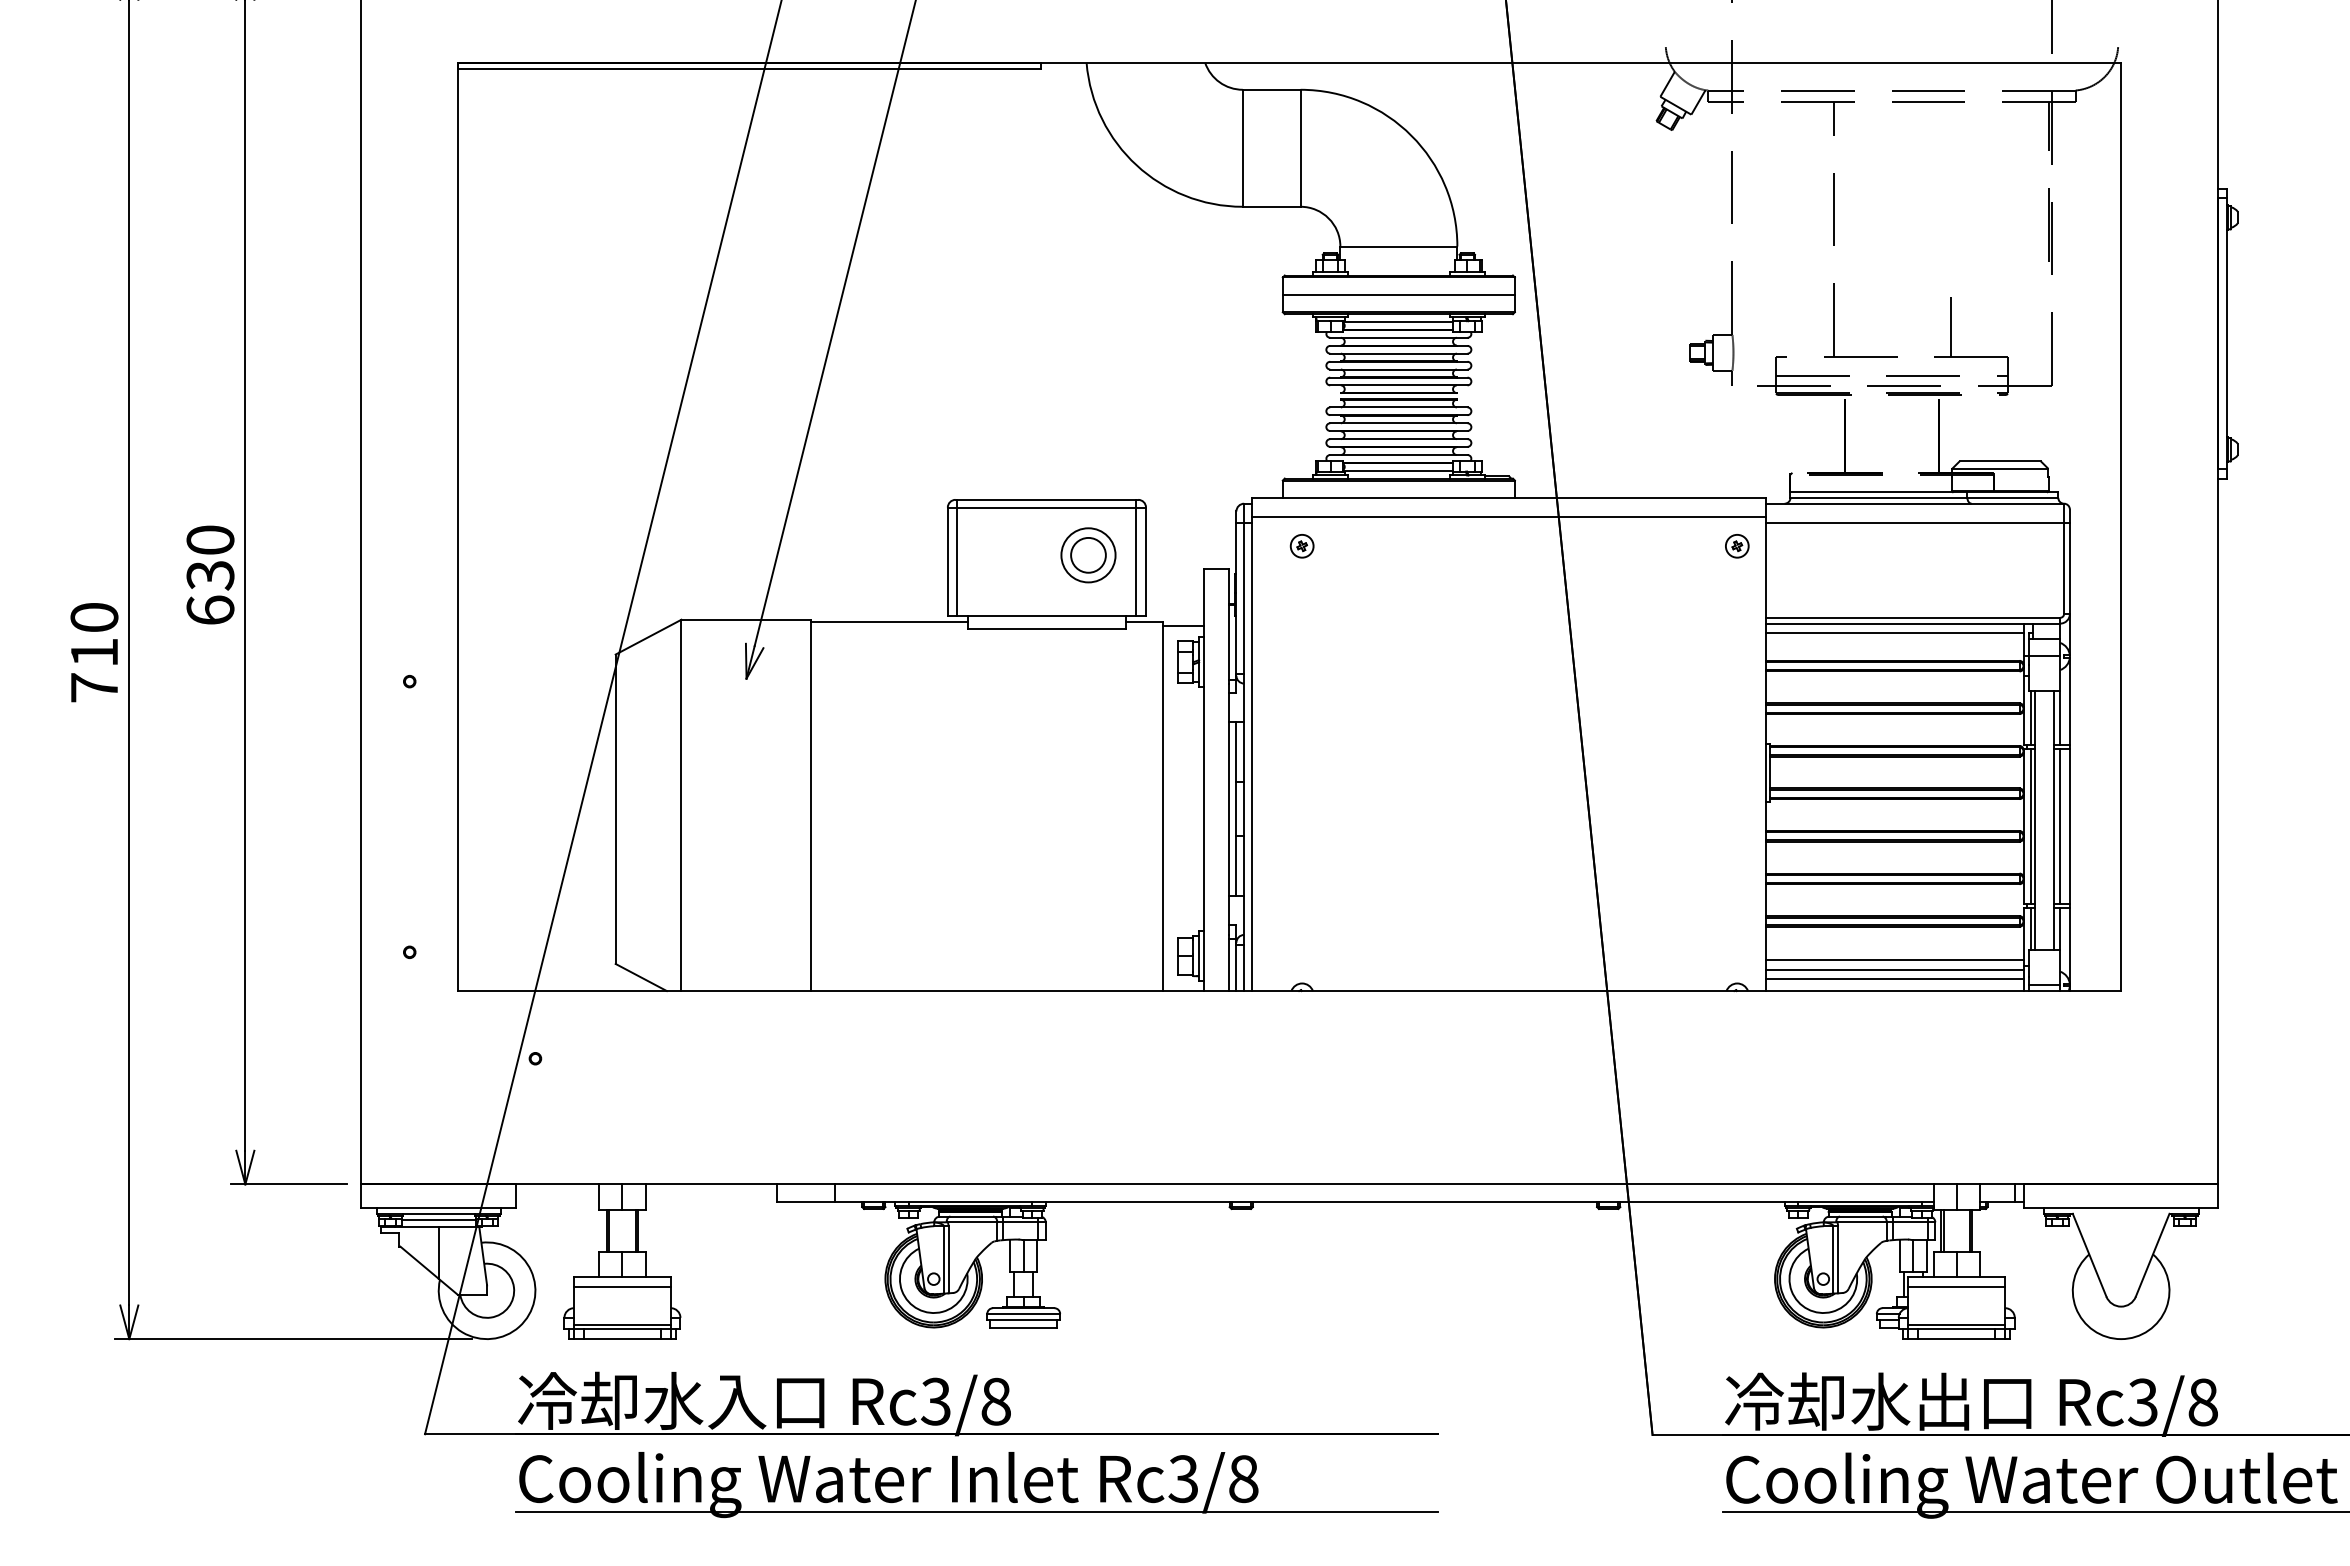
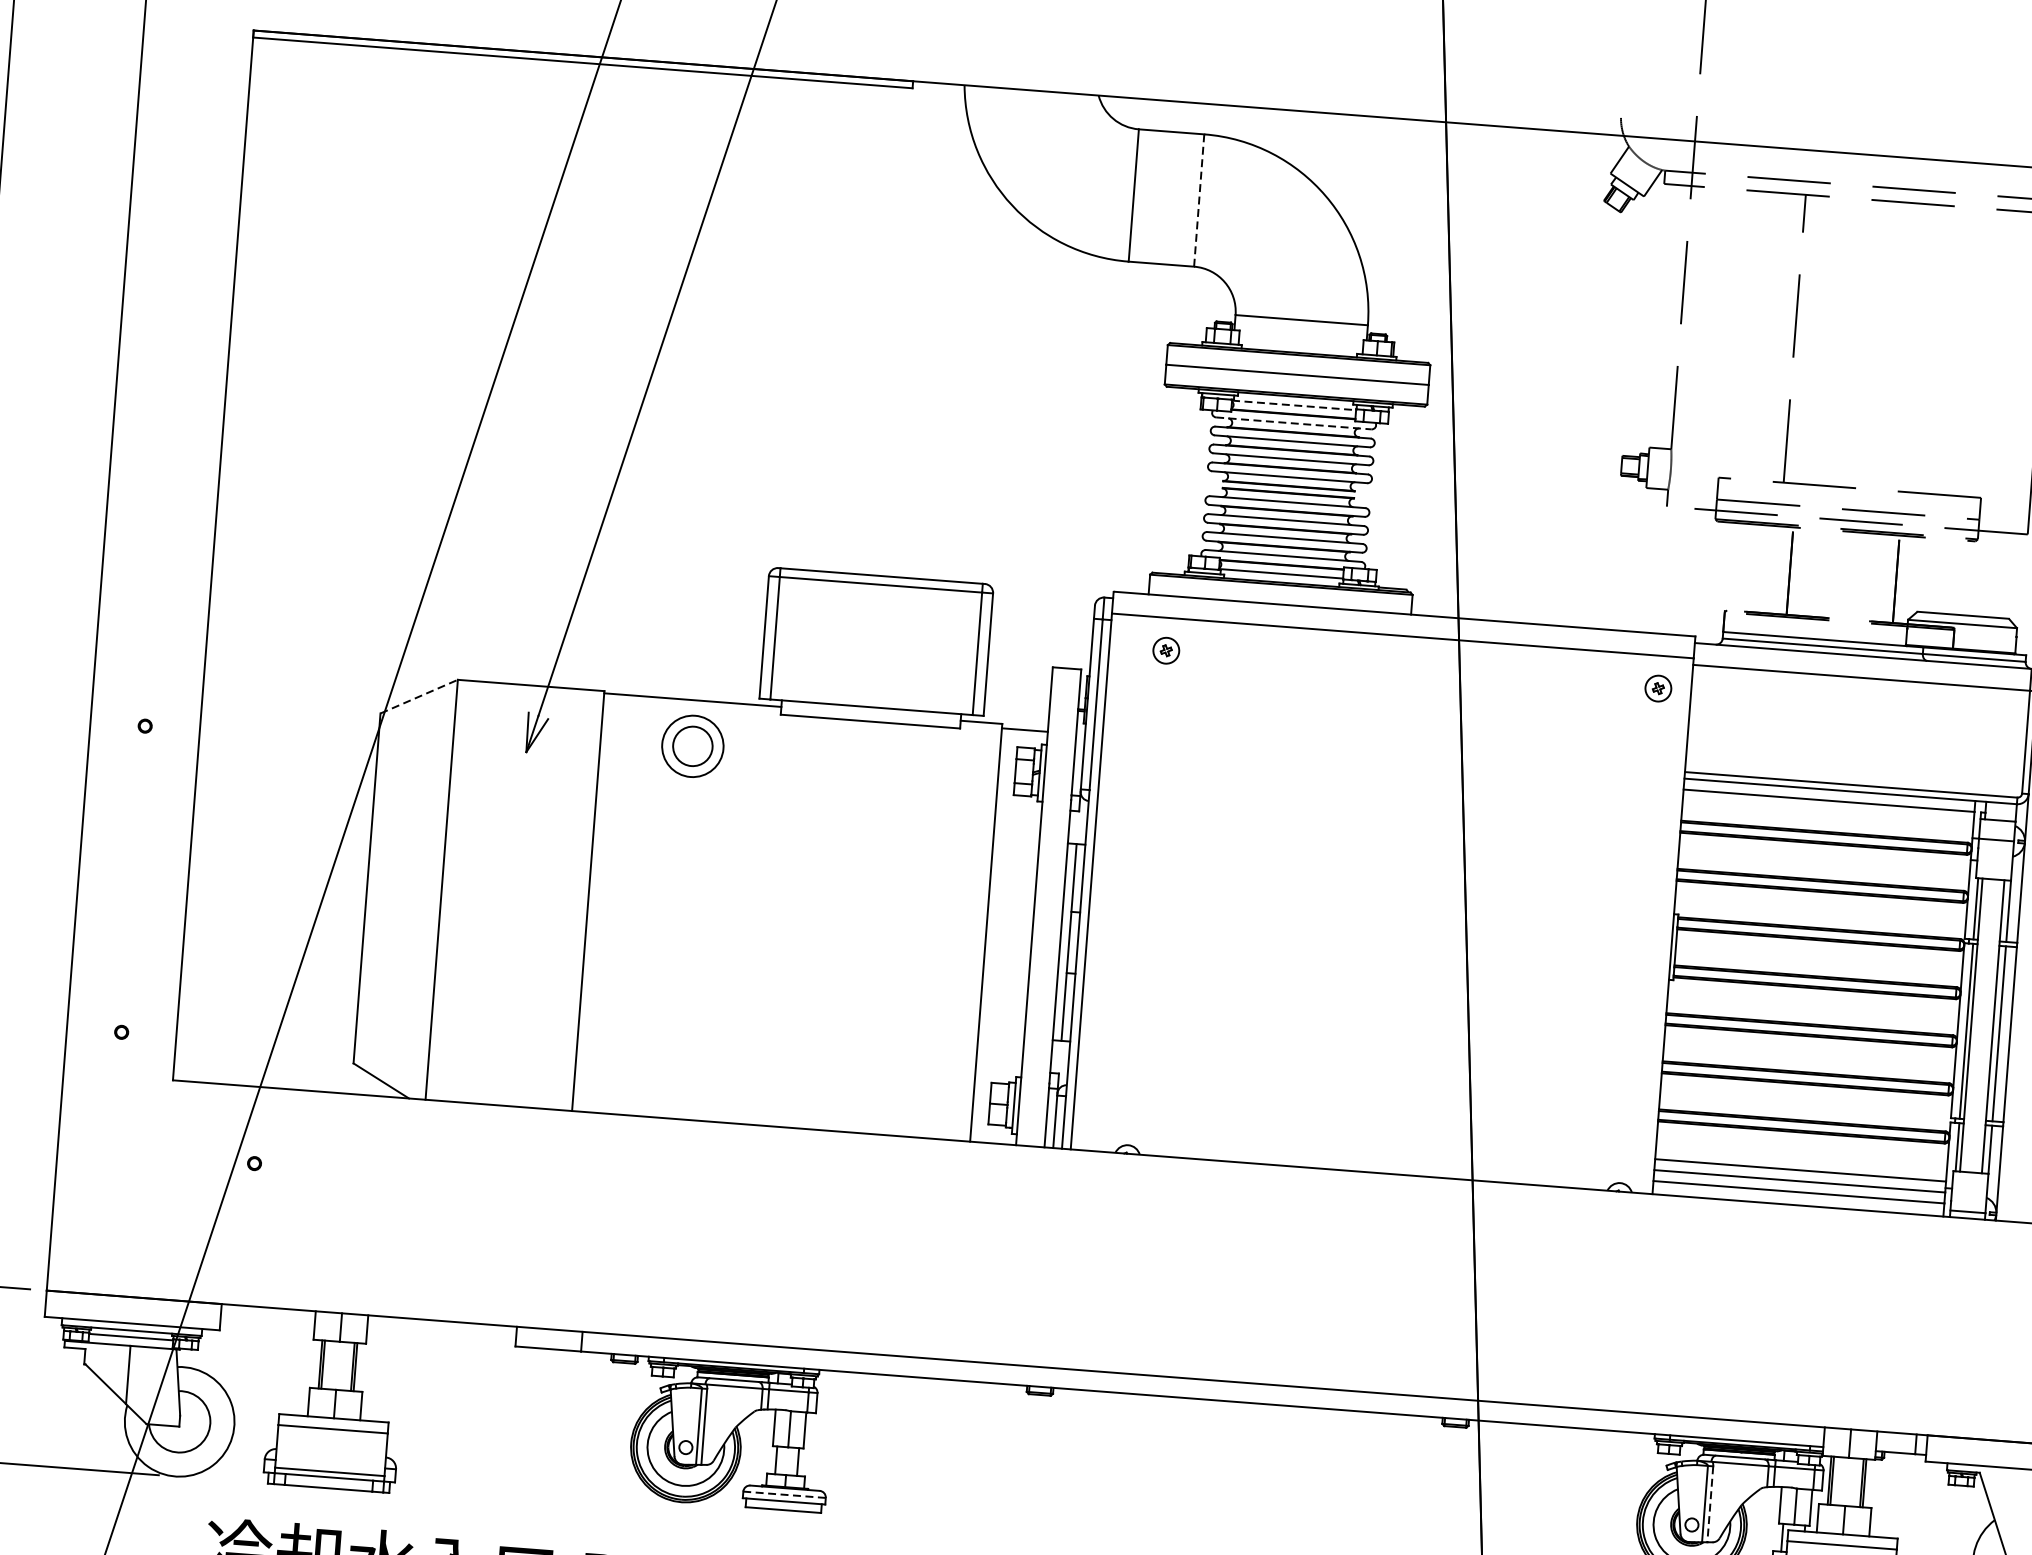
line: (1300, 147) -> (1199, 199), solid -> dashed
line: (1397, 321) -> (1293, 404), solid -> dashed
line: (1950, 326) -> (1918, 458), removed
line: (1398, 337) -> (1293, 423), solid -> dashed
part: (1088, 555) -> (692, 746), moved
line: (649, 636) -> (420, 696), solid -> dashed
line: (1838, 1259) -> (1710, 1504), solid -> dashed
line: (1023, 1313) -> (784, 1494), solid -> dashed

